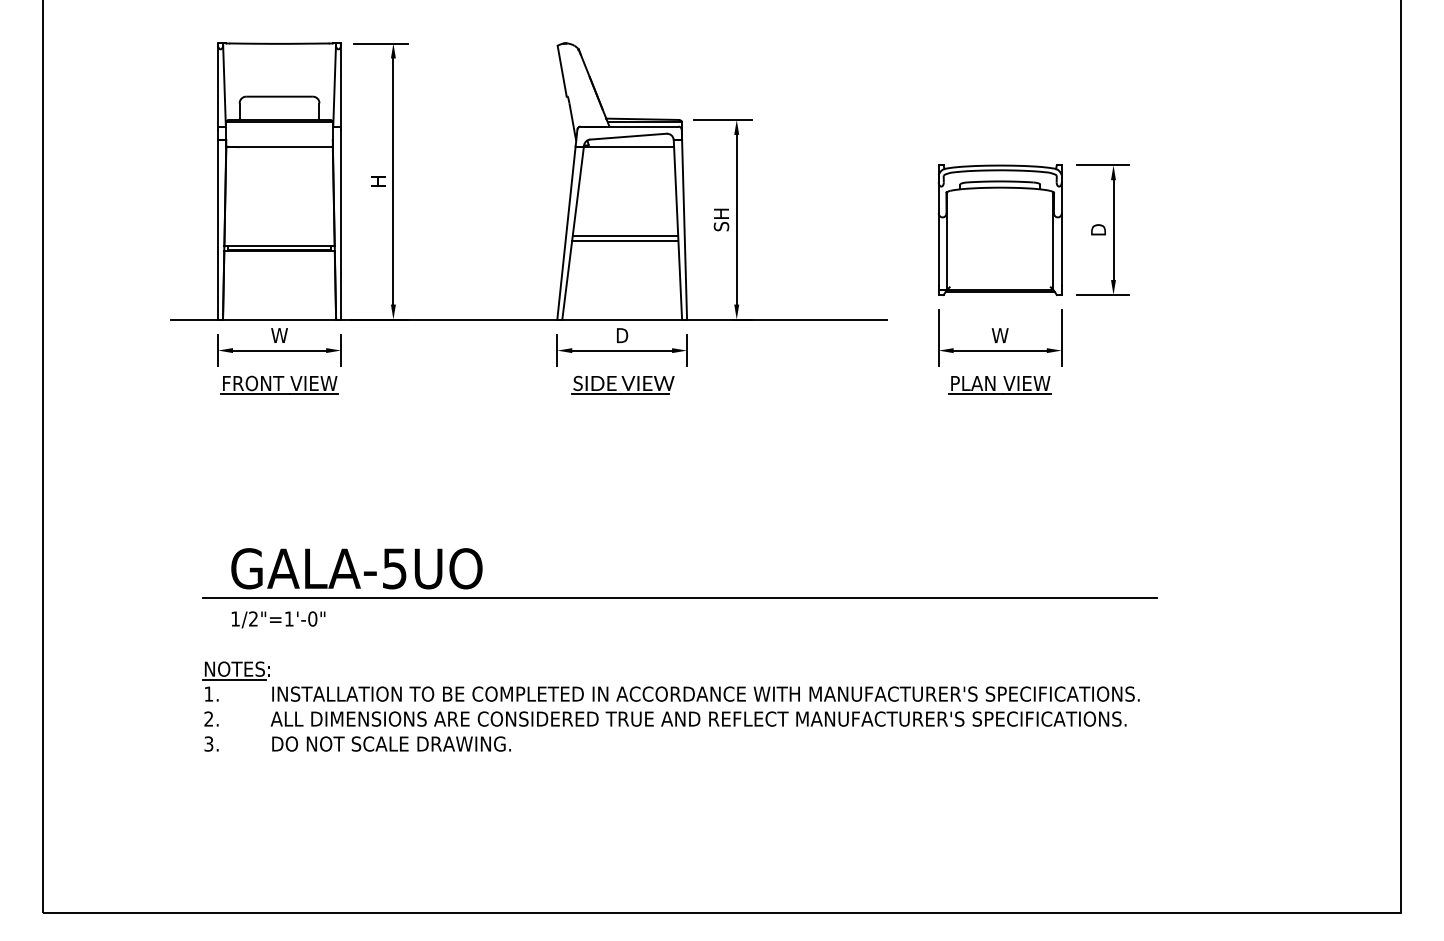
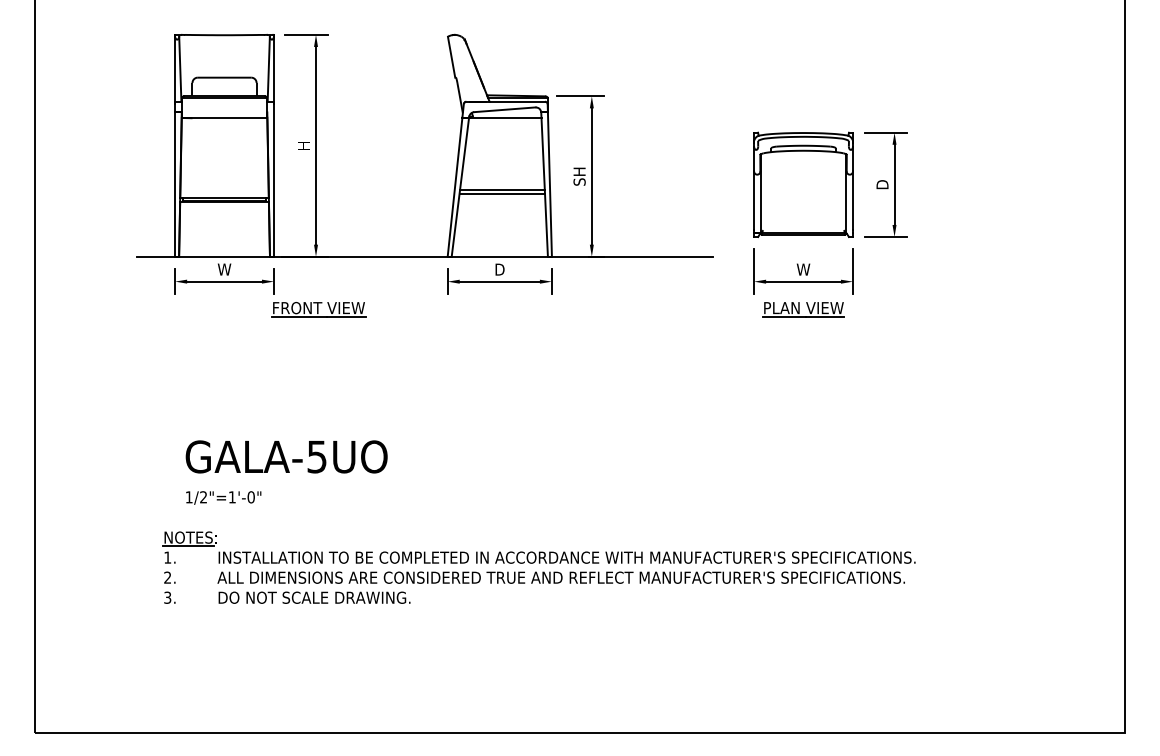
part: (279, 385) -> (318, 309), moved
part: (623, 385) -> (500, 309), removed
line: (680, 598) -> (546, 480), removed

